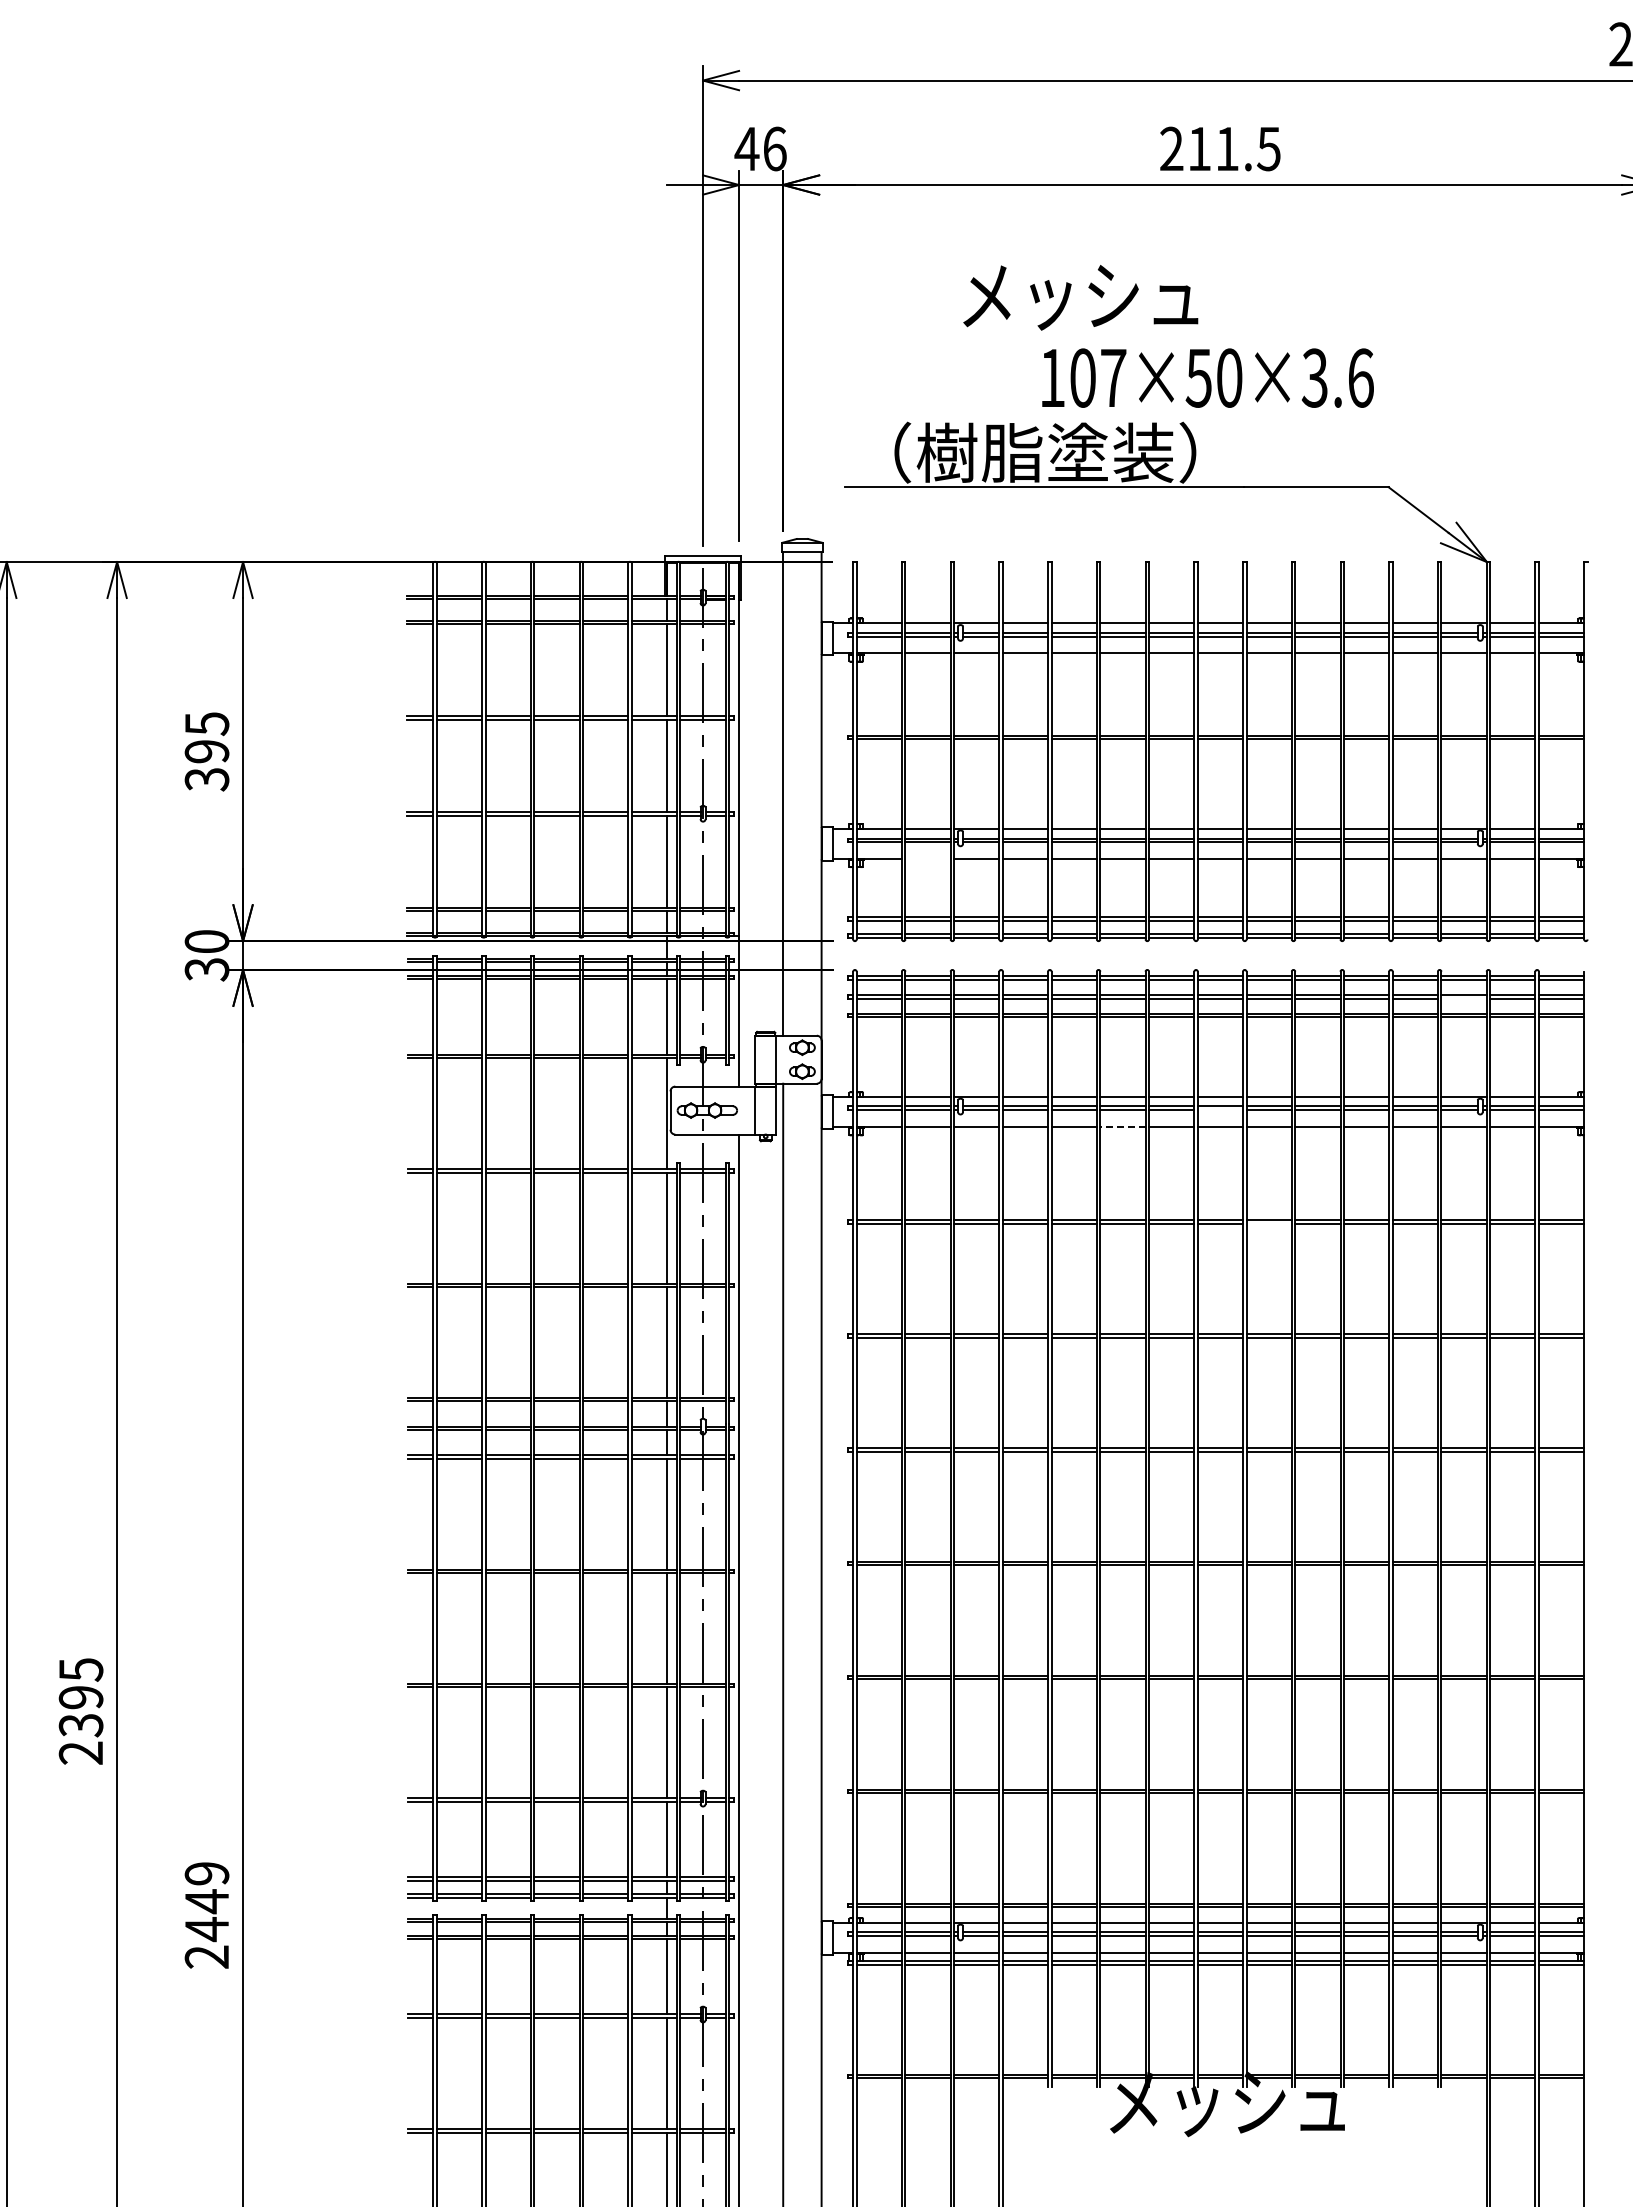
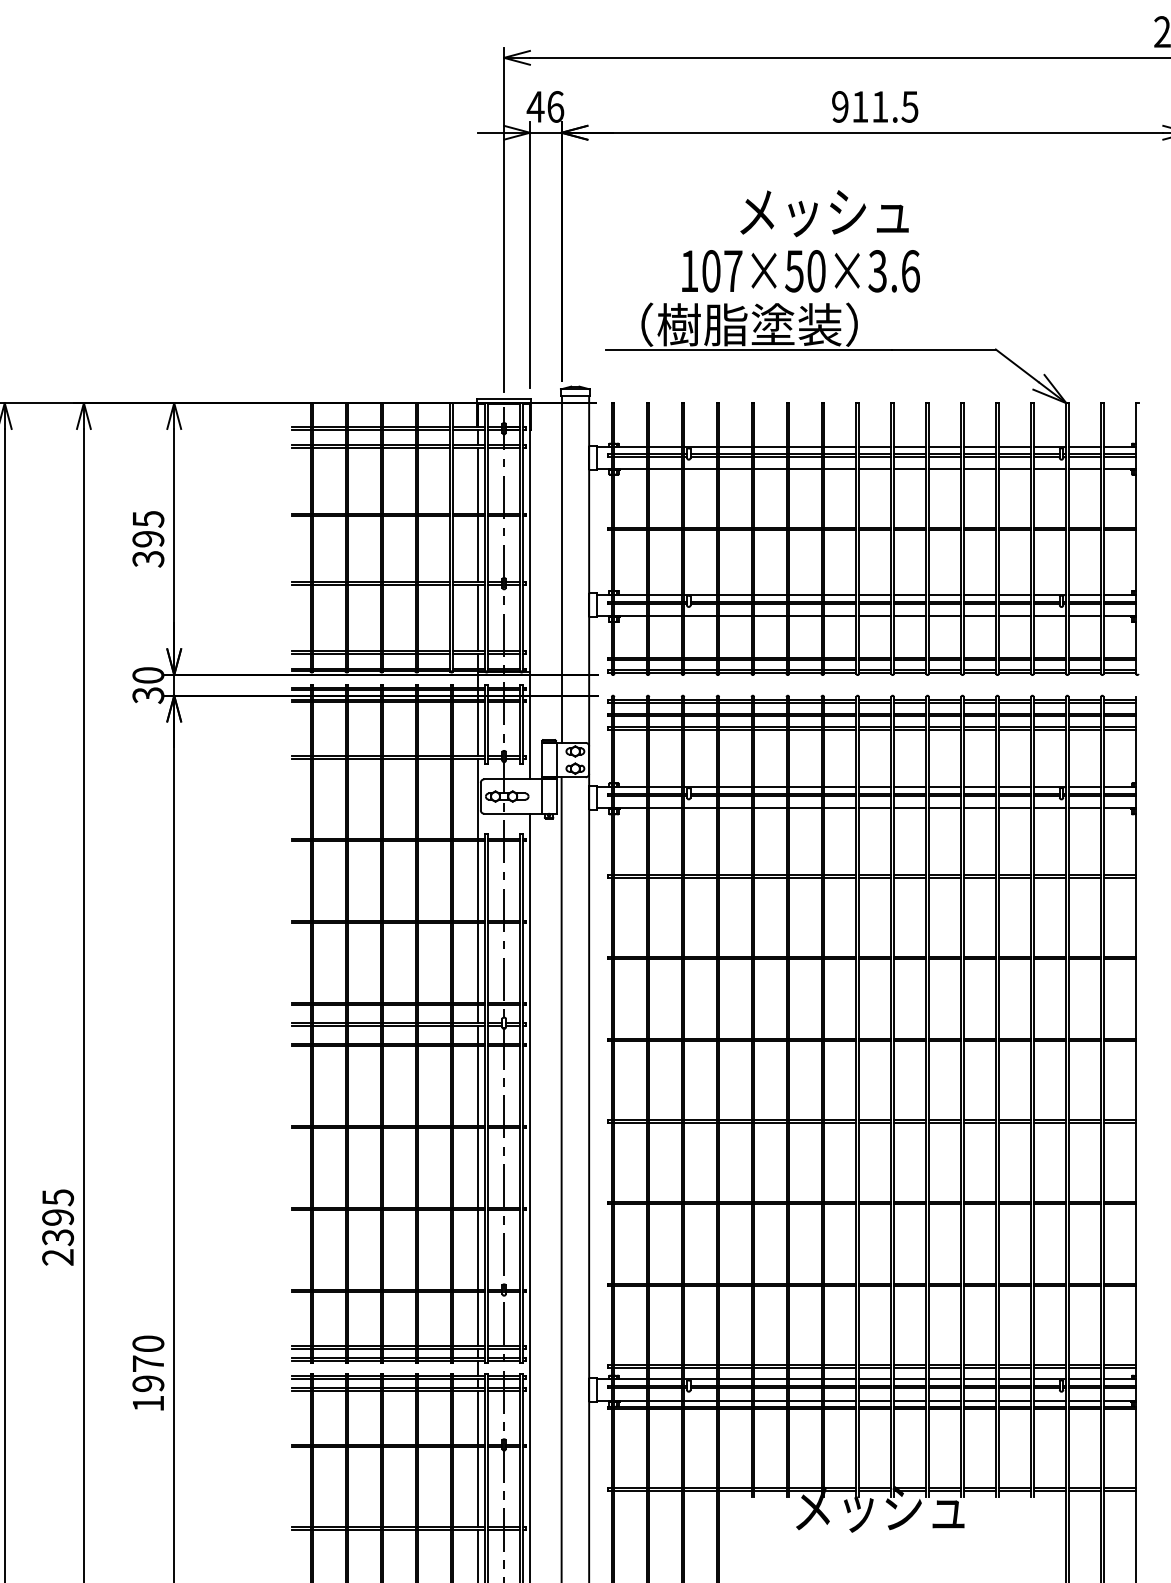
text: (1171, 149) -> (840, 107), 211.5 -> 911.5
text: (1080, 297) -> (824, 213), moved
text: (1207, 377) -> (800, 270), moved
line: (927, 858) -> (665, 615), added
line: (1463, 998) -> (1049, 716), added
line: (1220, 1109) -> (875, 795), added
line: (1122, 1126) -> (804, 807), dashed -> solid
line: (1268, 1223) -> (909, 877), added
text: (206, 1915) -> (148, 1373), 2449 -> 1970

